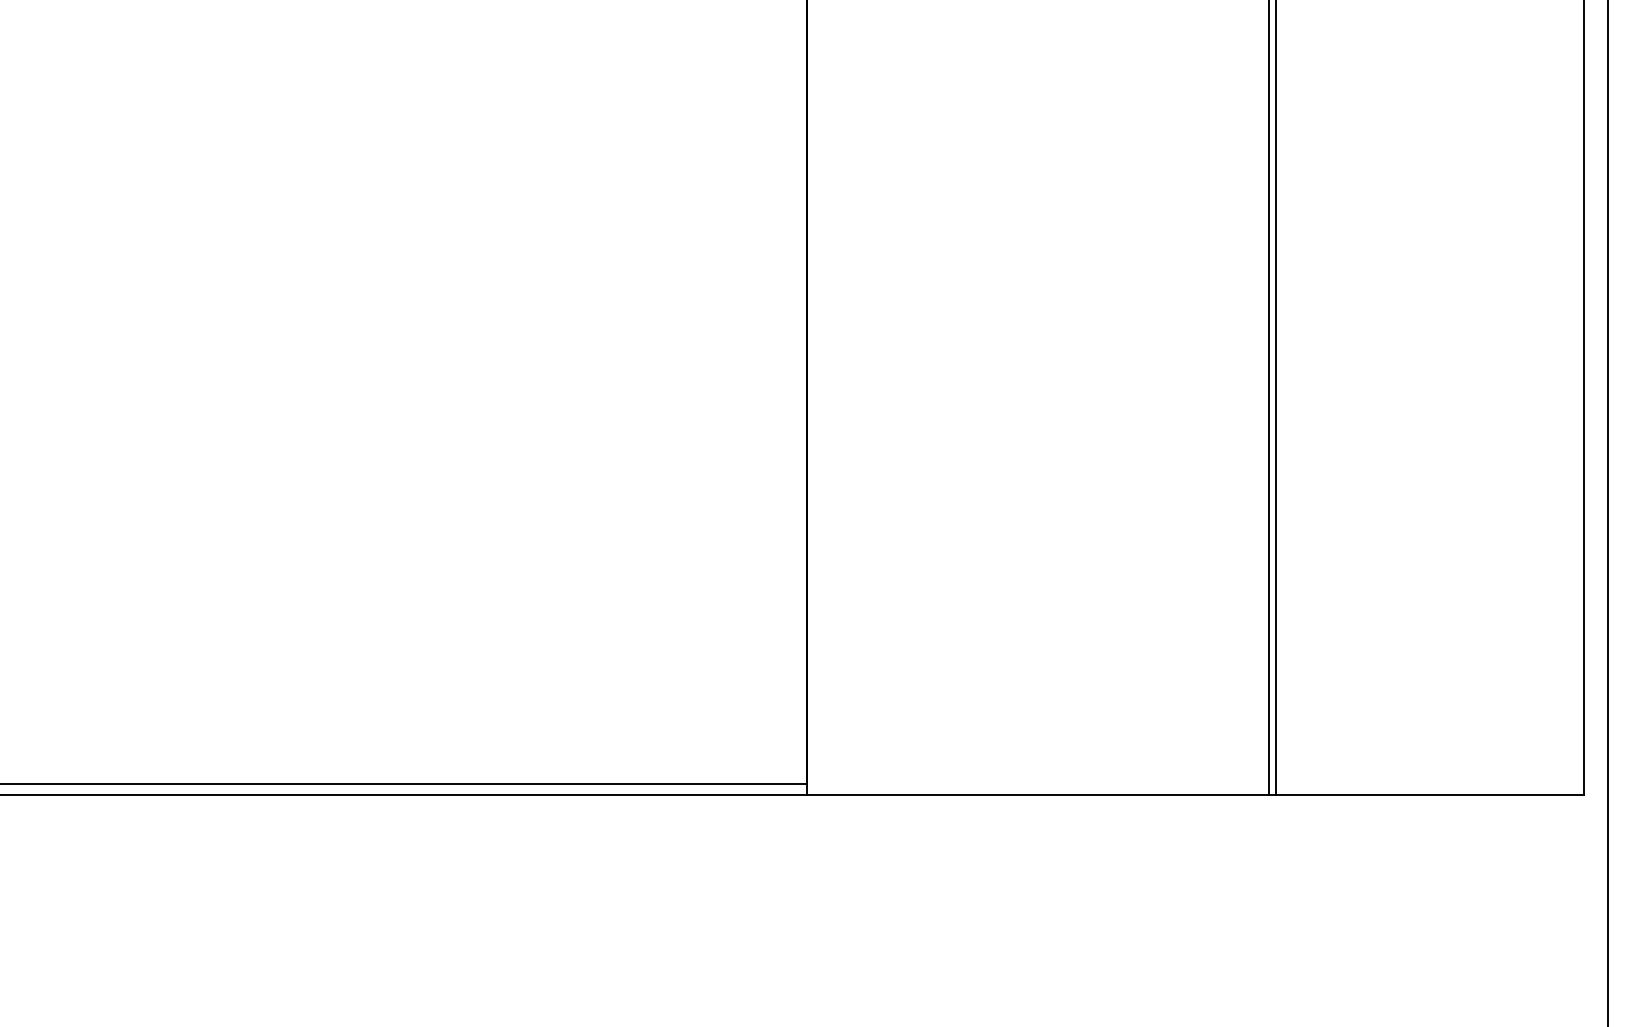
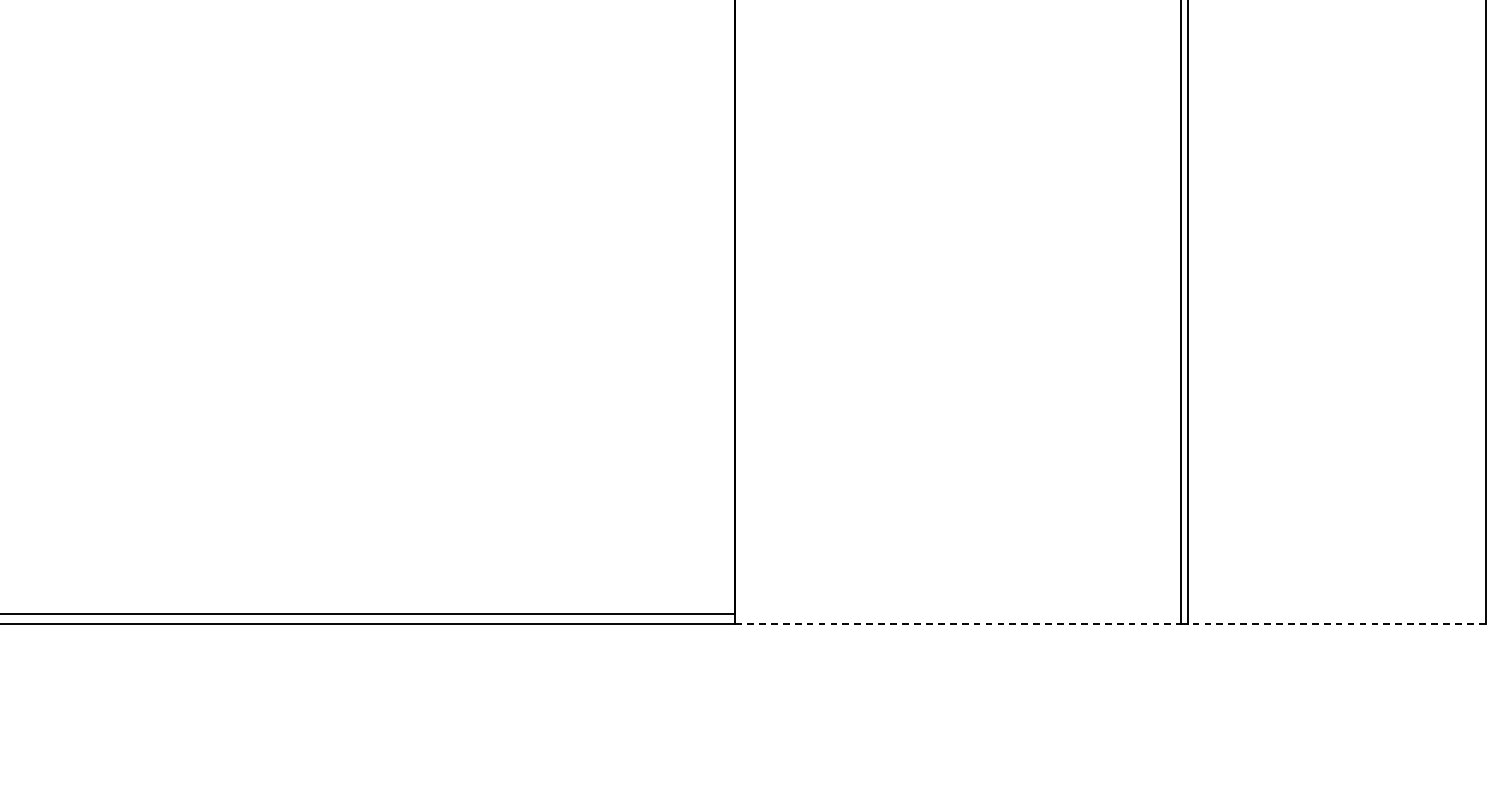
line: (1037, 794) -> (958, 624), solid -> dashed
line: (1429, 794) -> (1336, 624), solid -> dashed

